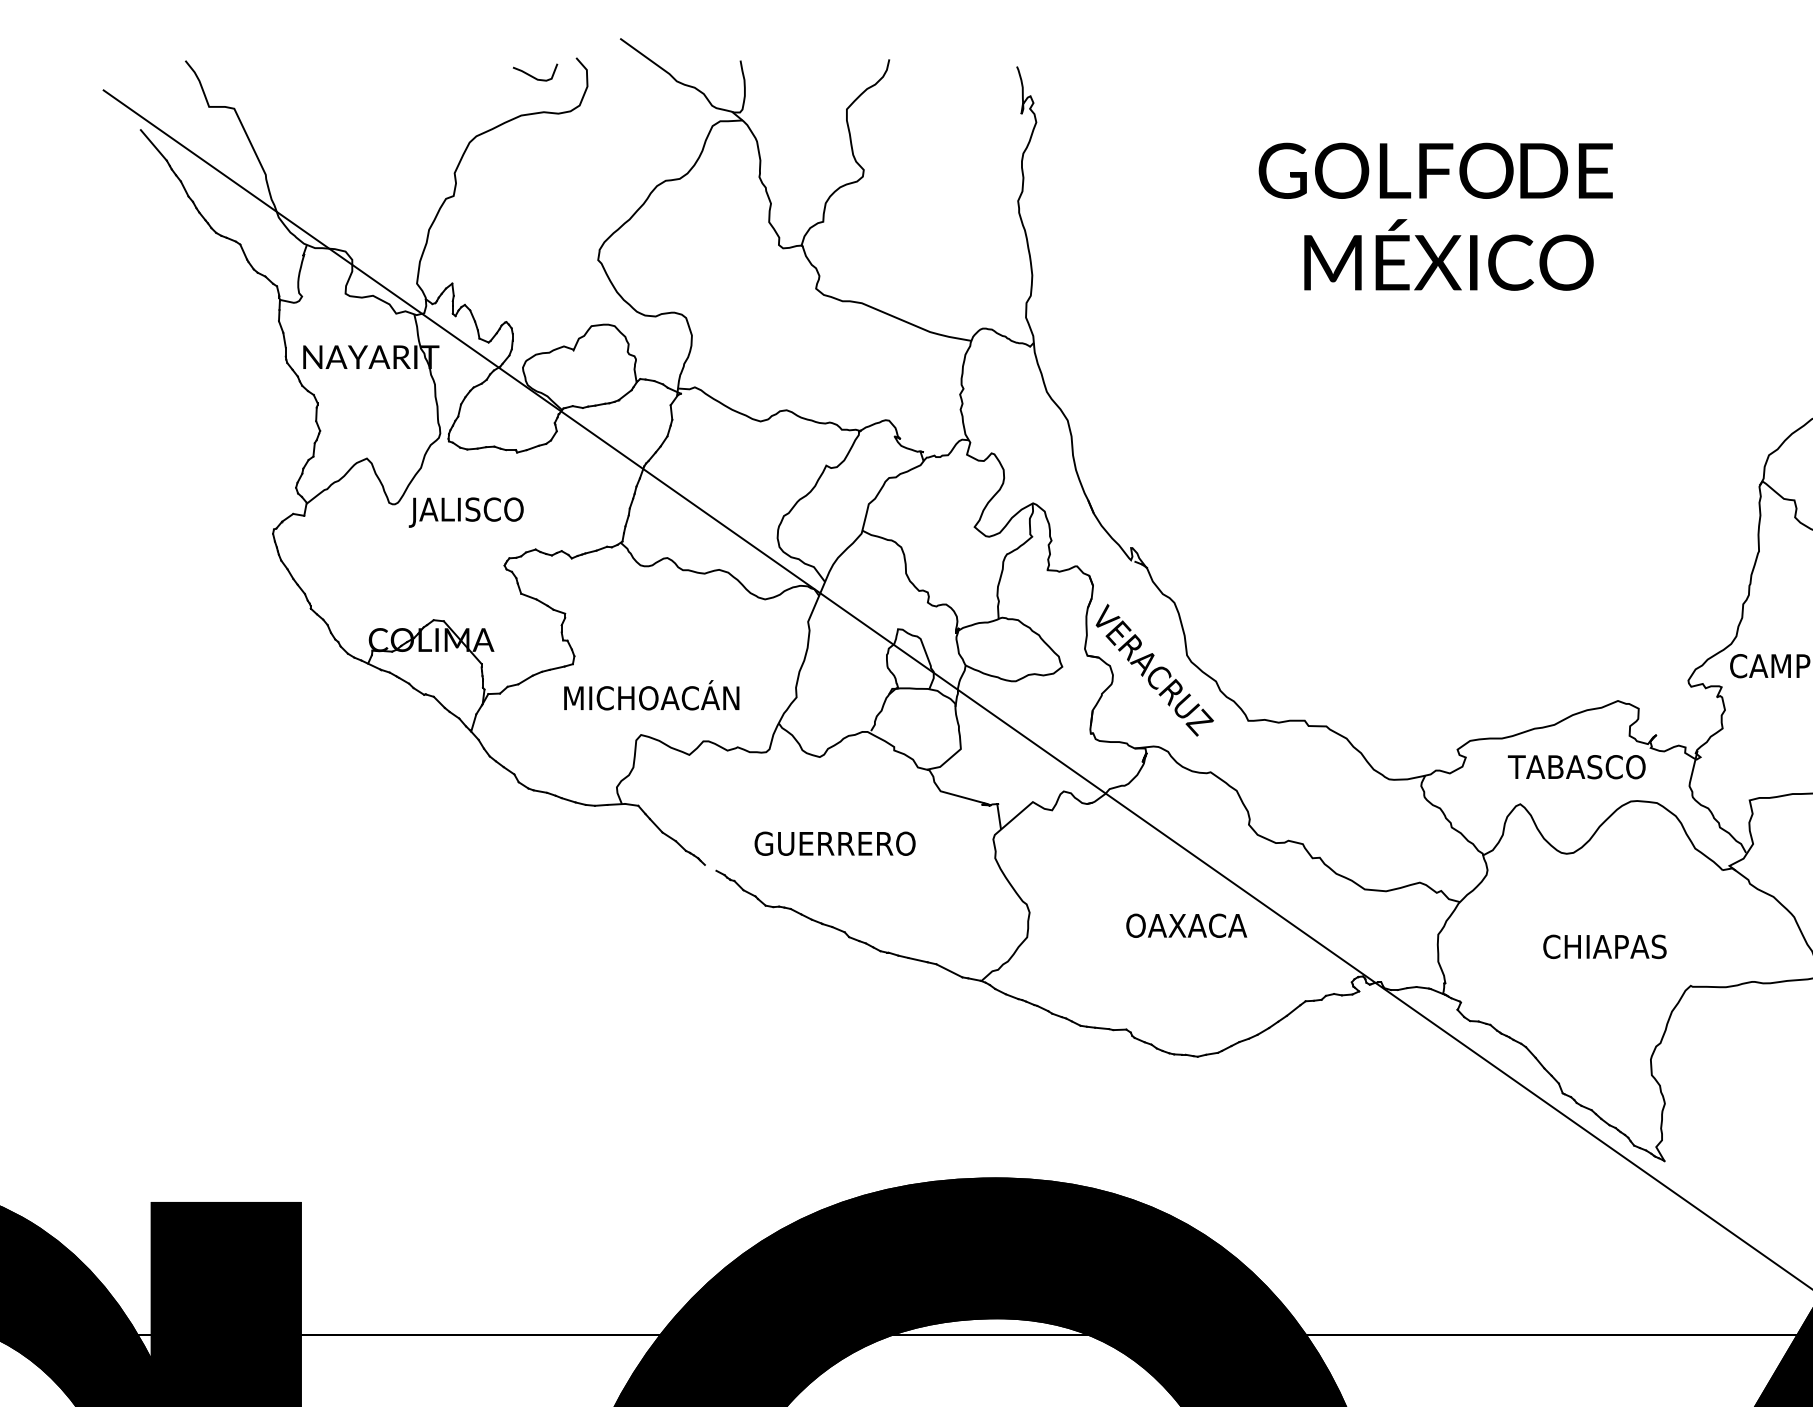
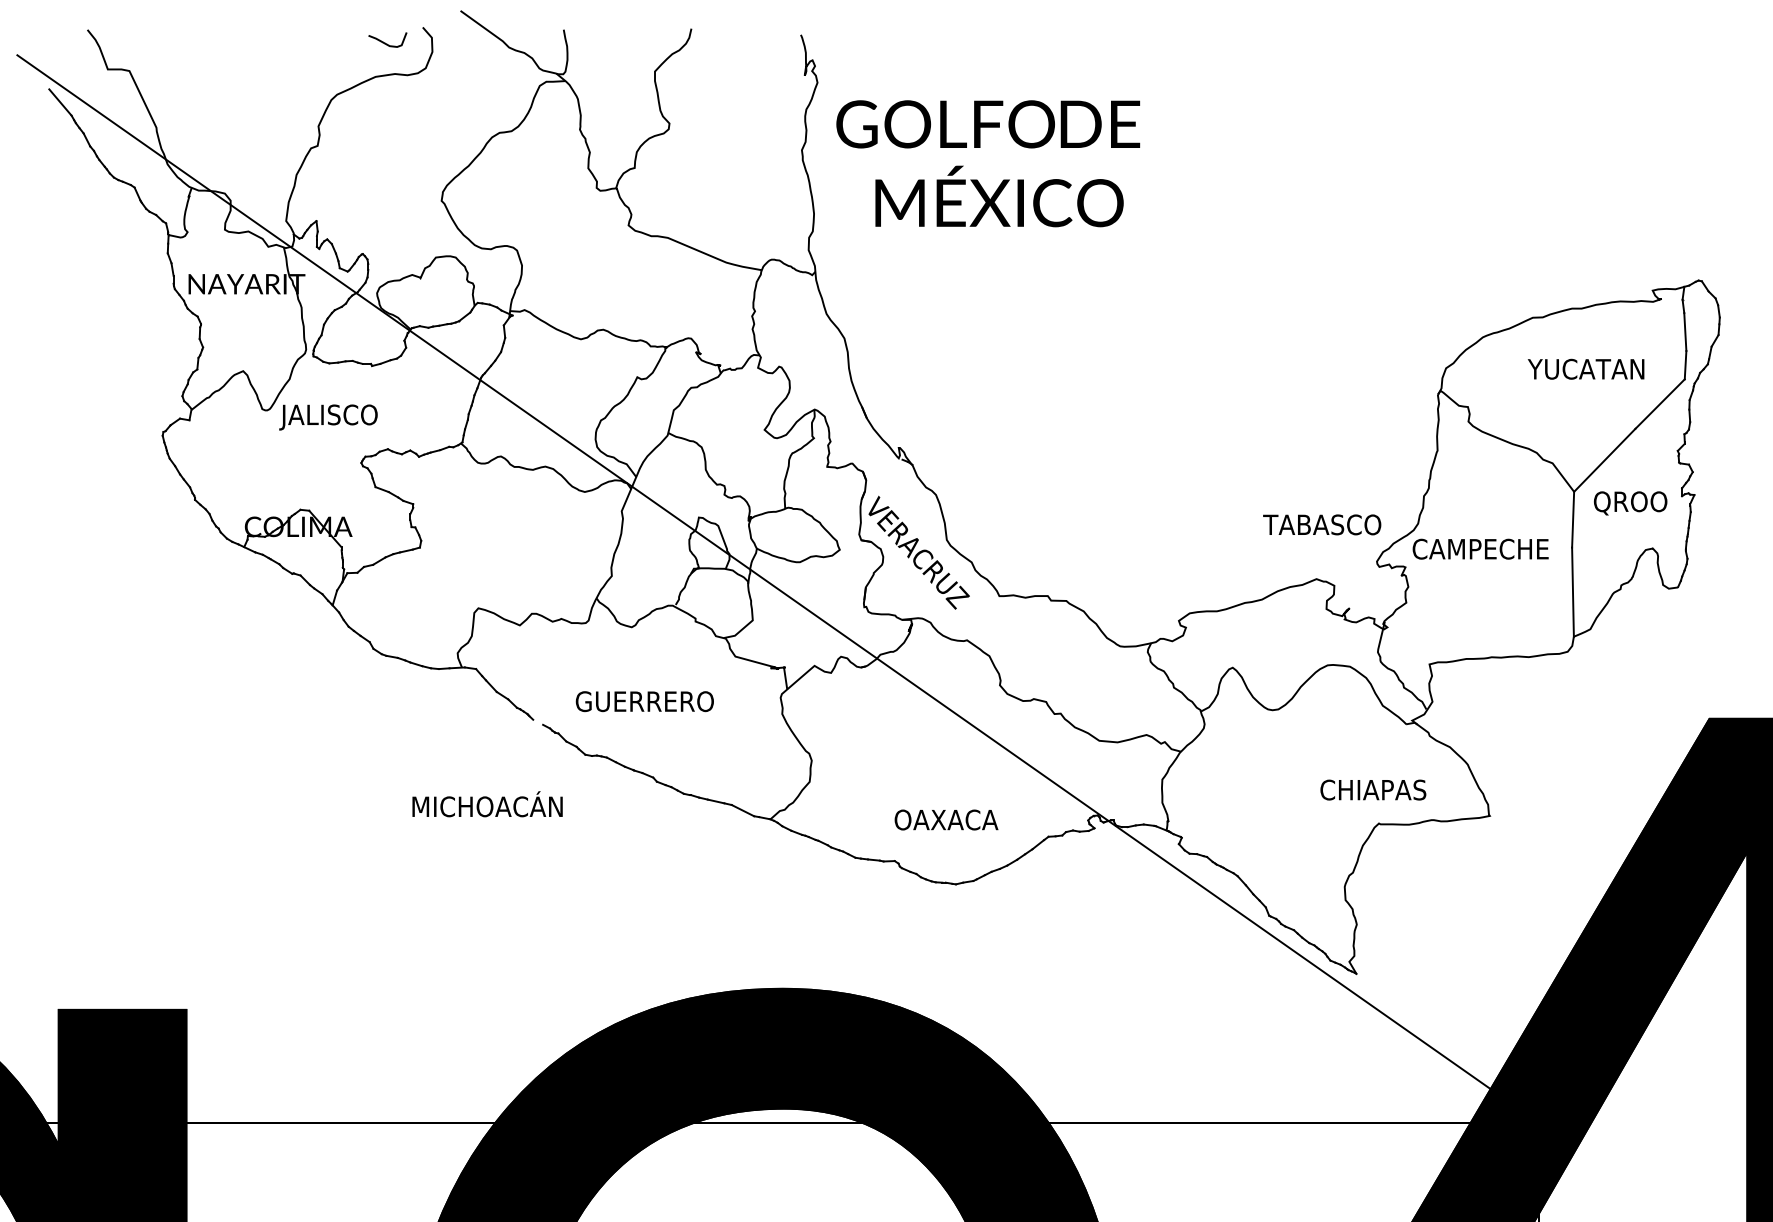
text: (1436, 216) -> (988, 163), moved
text: (651, 695) -> (487, 804), moved
text: (1577, 766) -> (1322, 524), moved
text: (1186, 925) -> (946, 819), moved
text: (1605, 946) -> (1373, 789), moved

